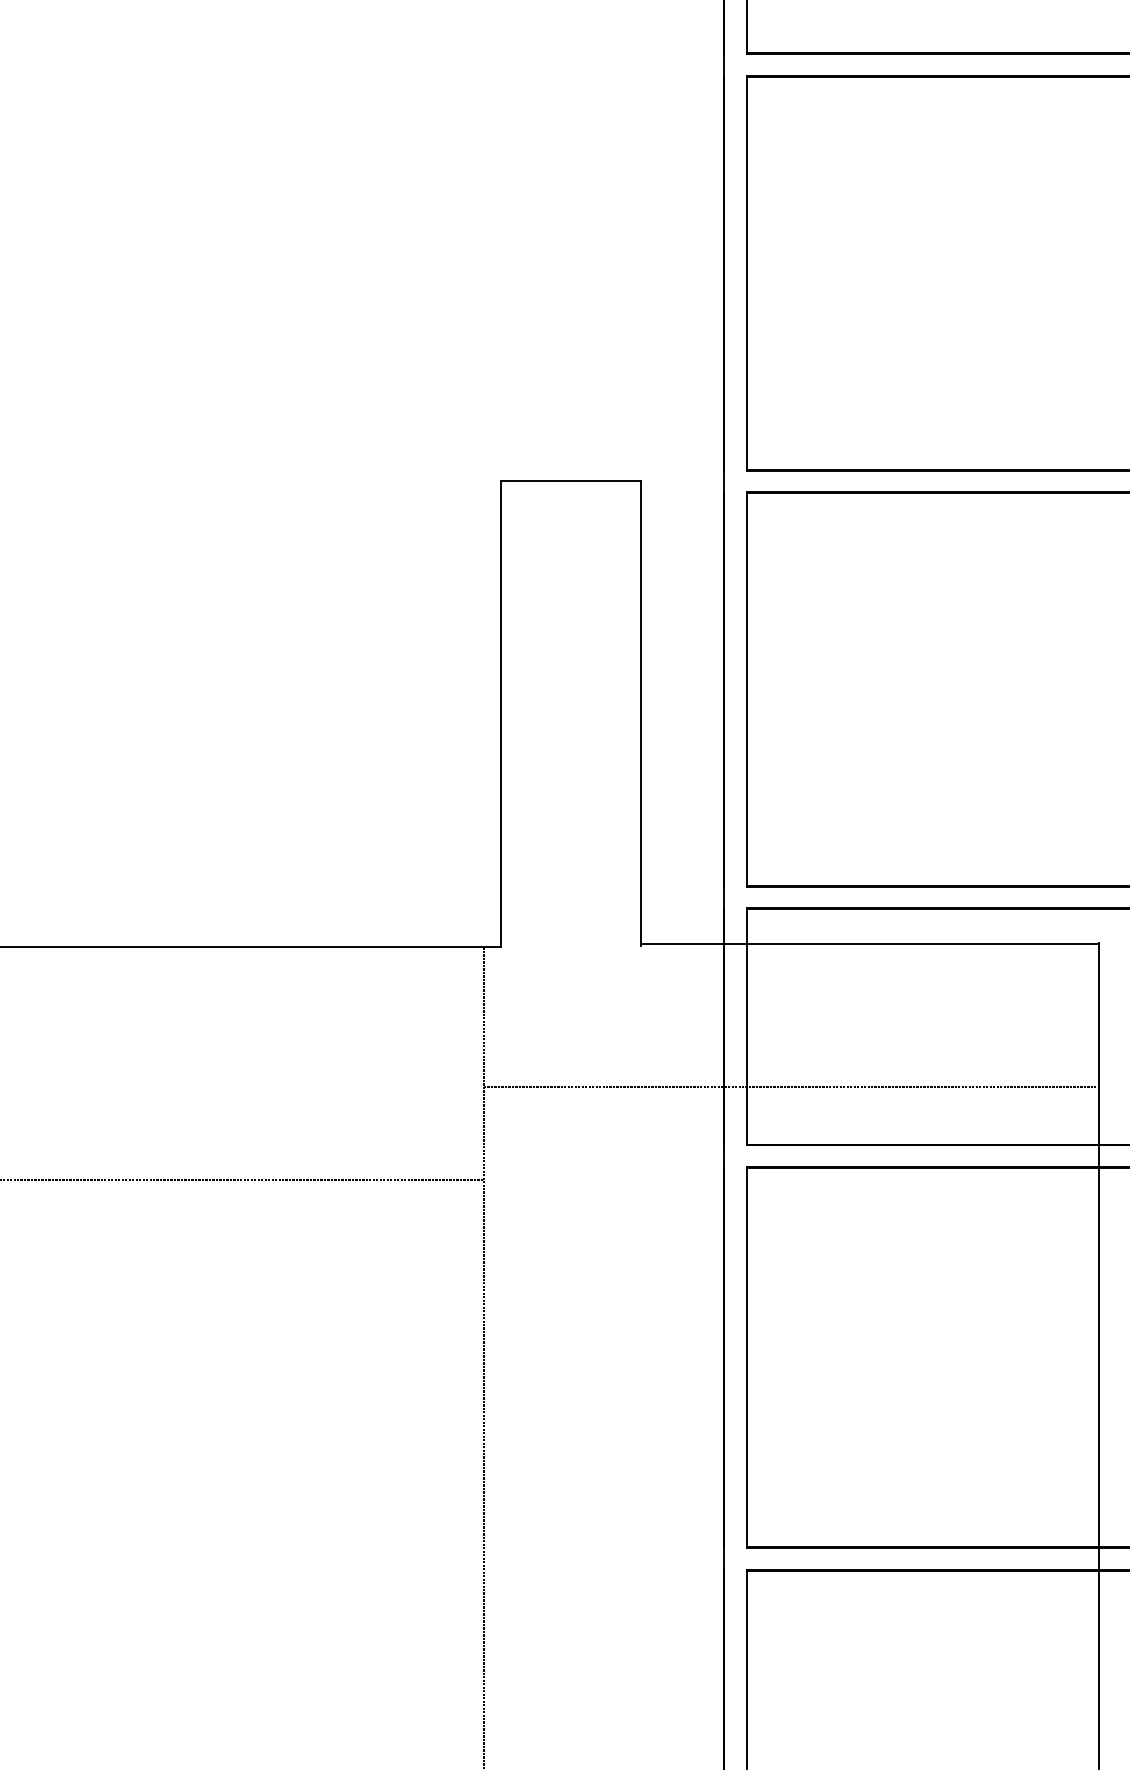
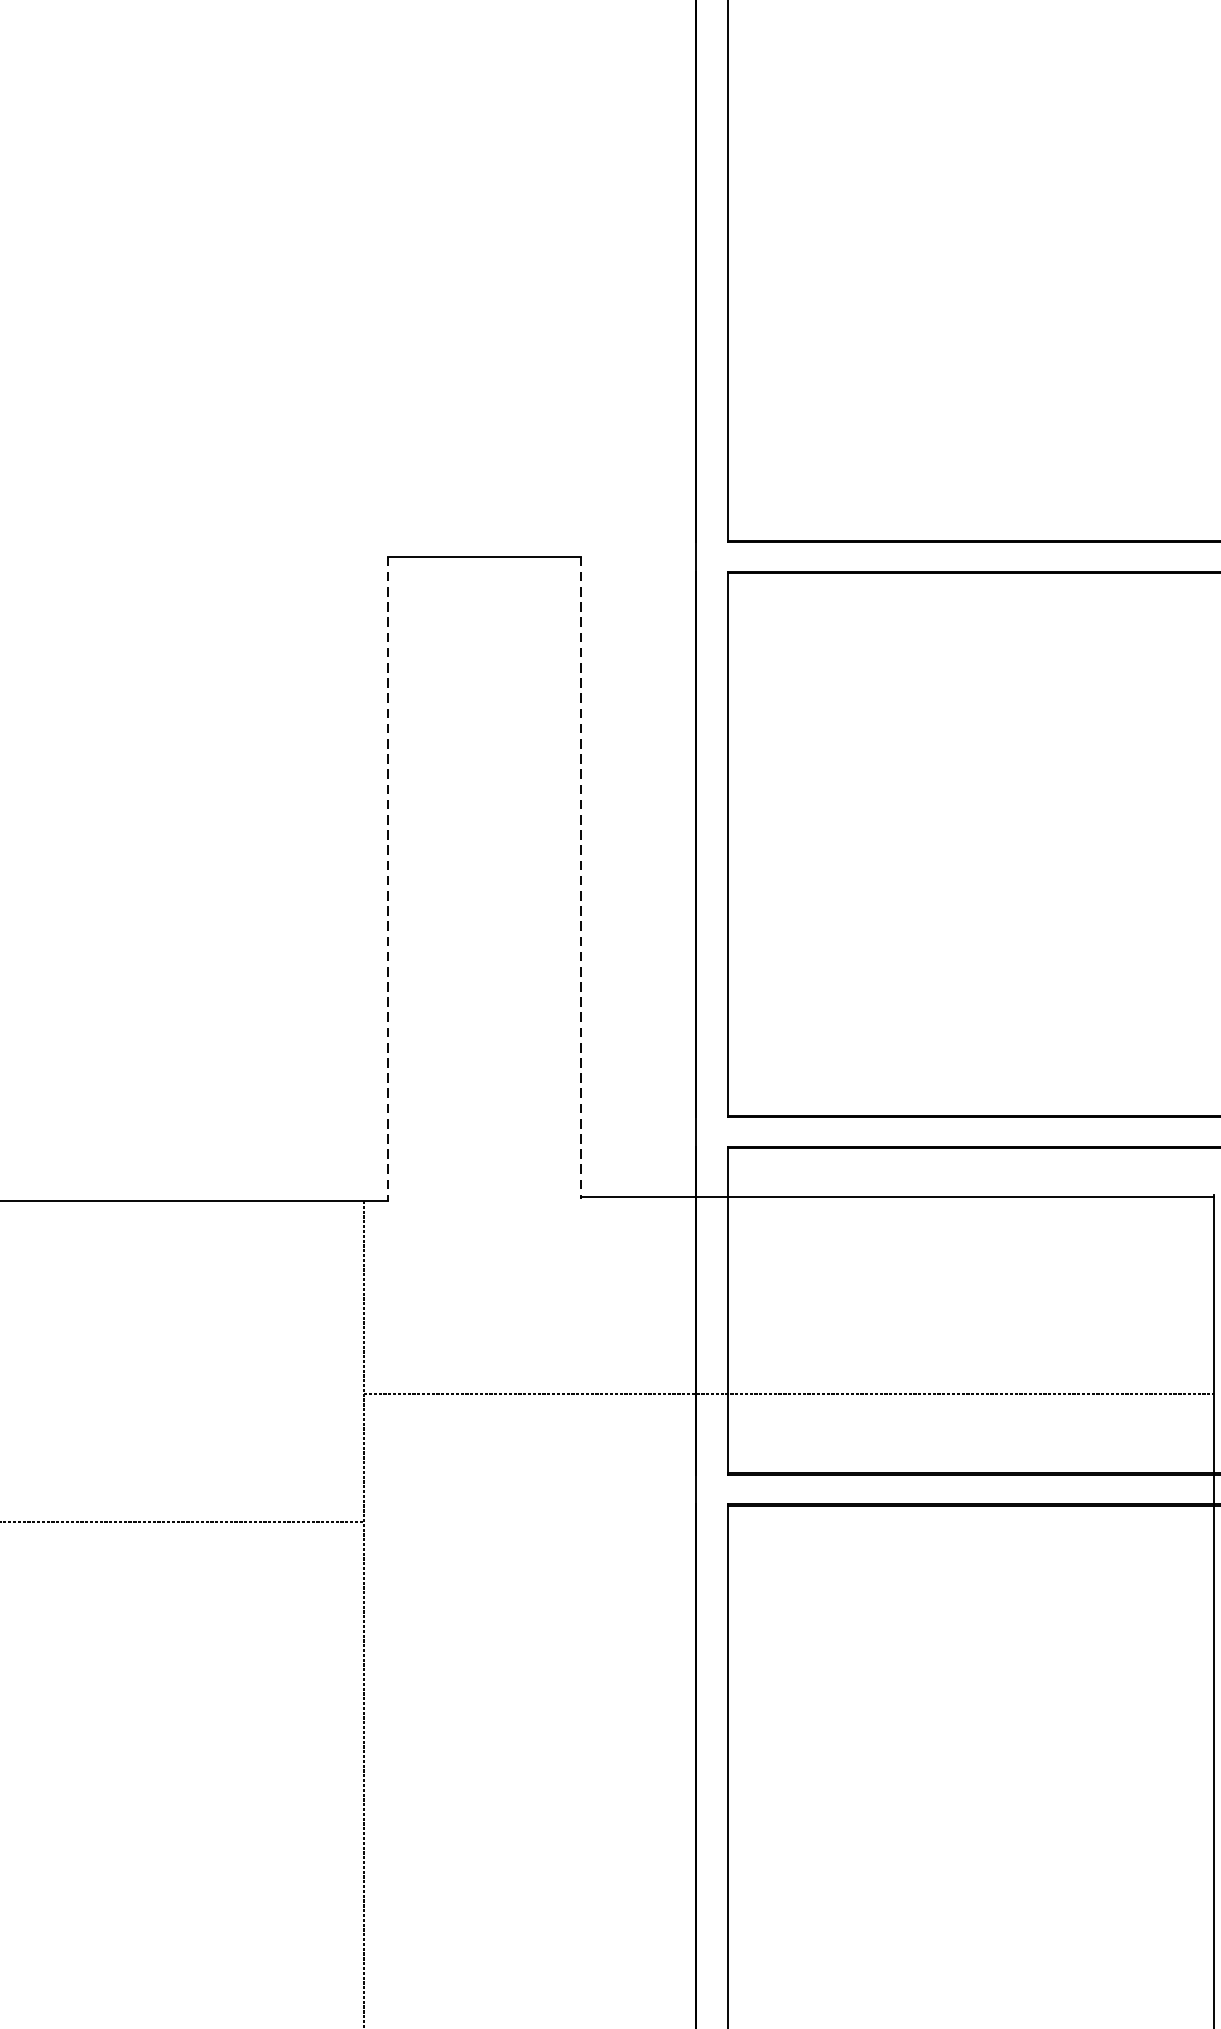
line: (640, 713) -> (580, 877), solid -> dashed
line: (501, 714) -> (388, 879), solid -> dashed

